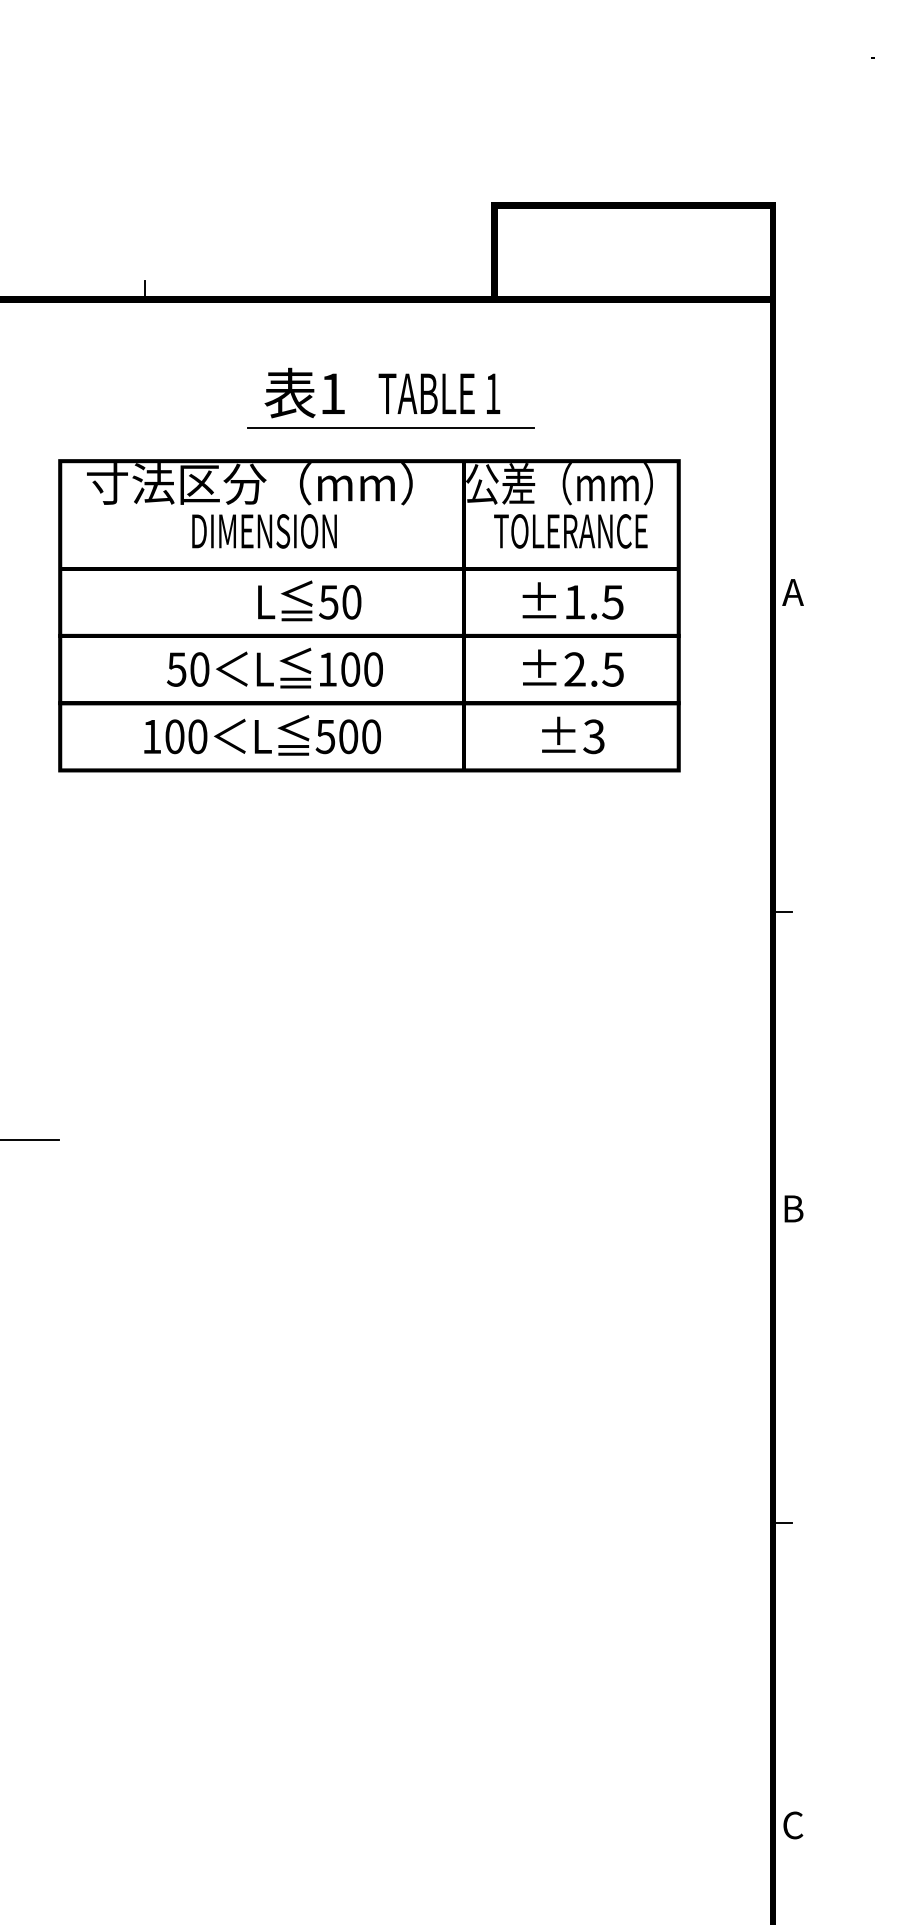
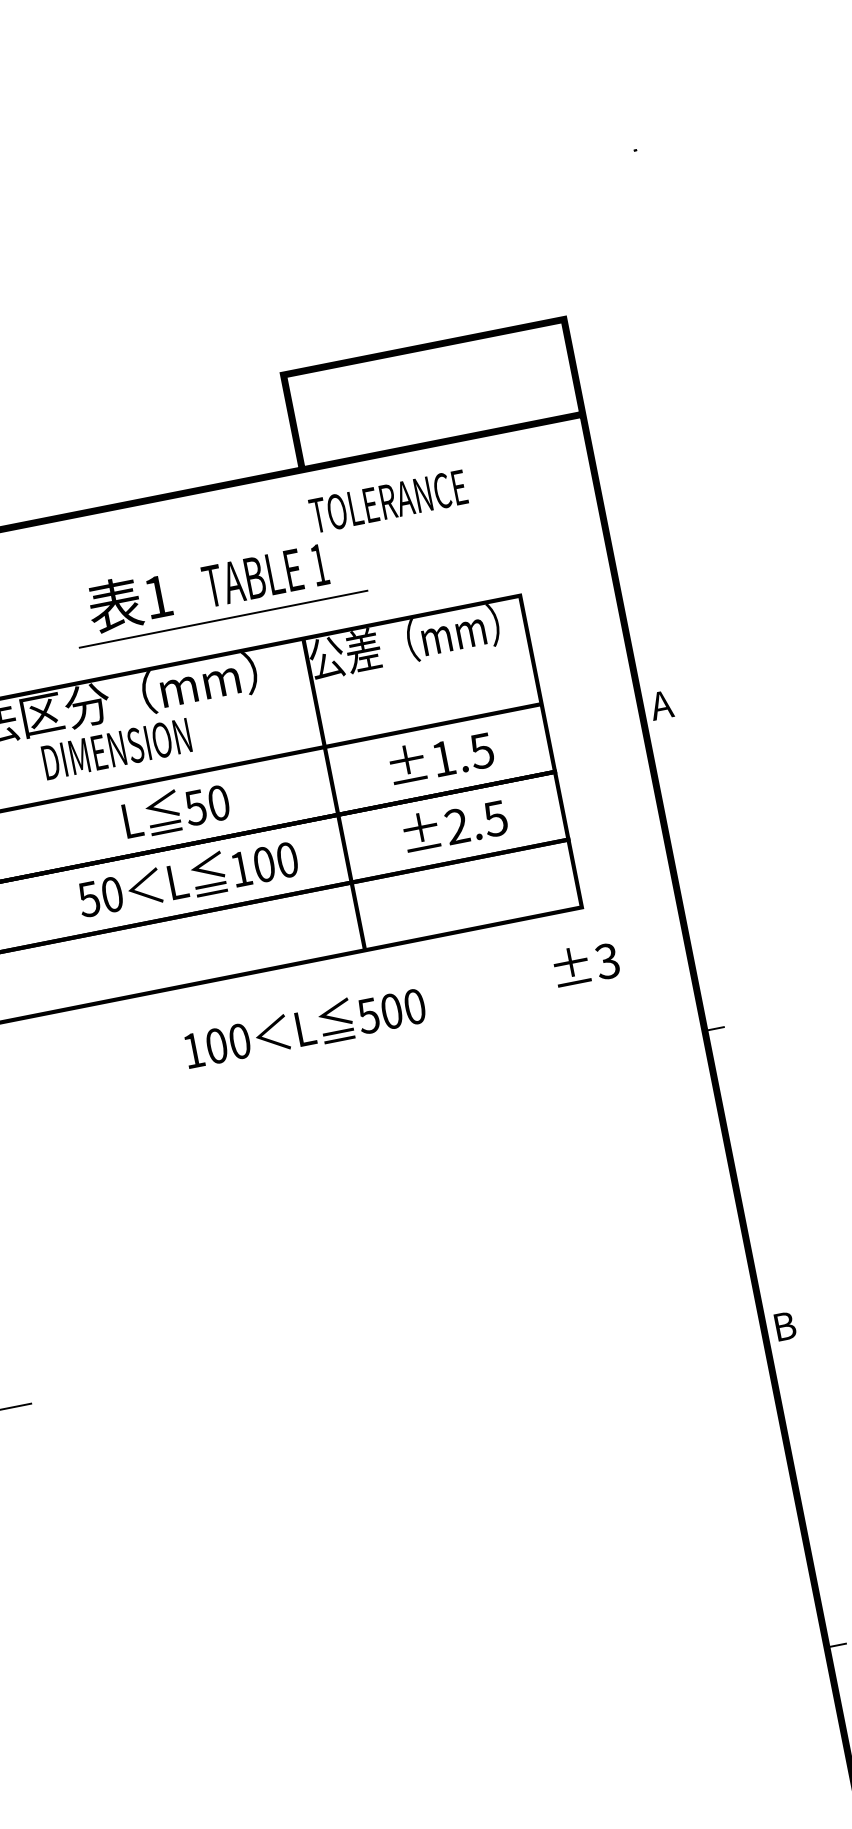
text: (570, 531) -> (388, 501), moved
text: (274, 667) -> (187, 877), moved
text: (262, 735) -> (304, 1027), moved
text: (573, 735) -> (586, 964), moved

